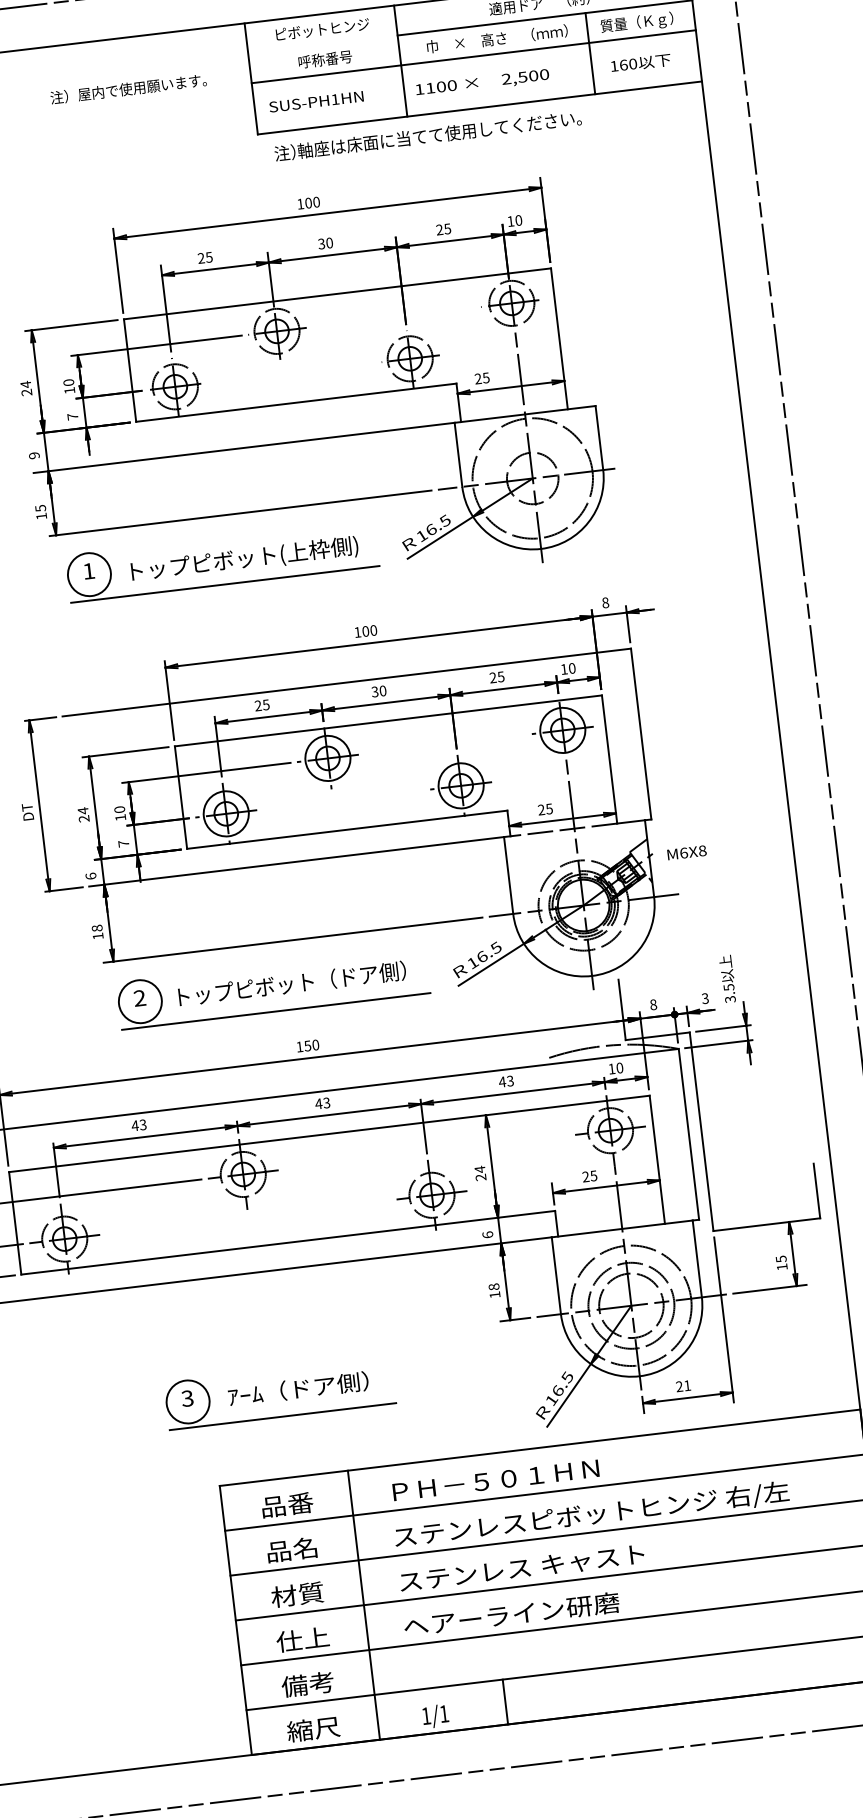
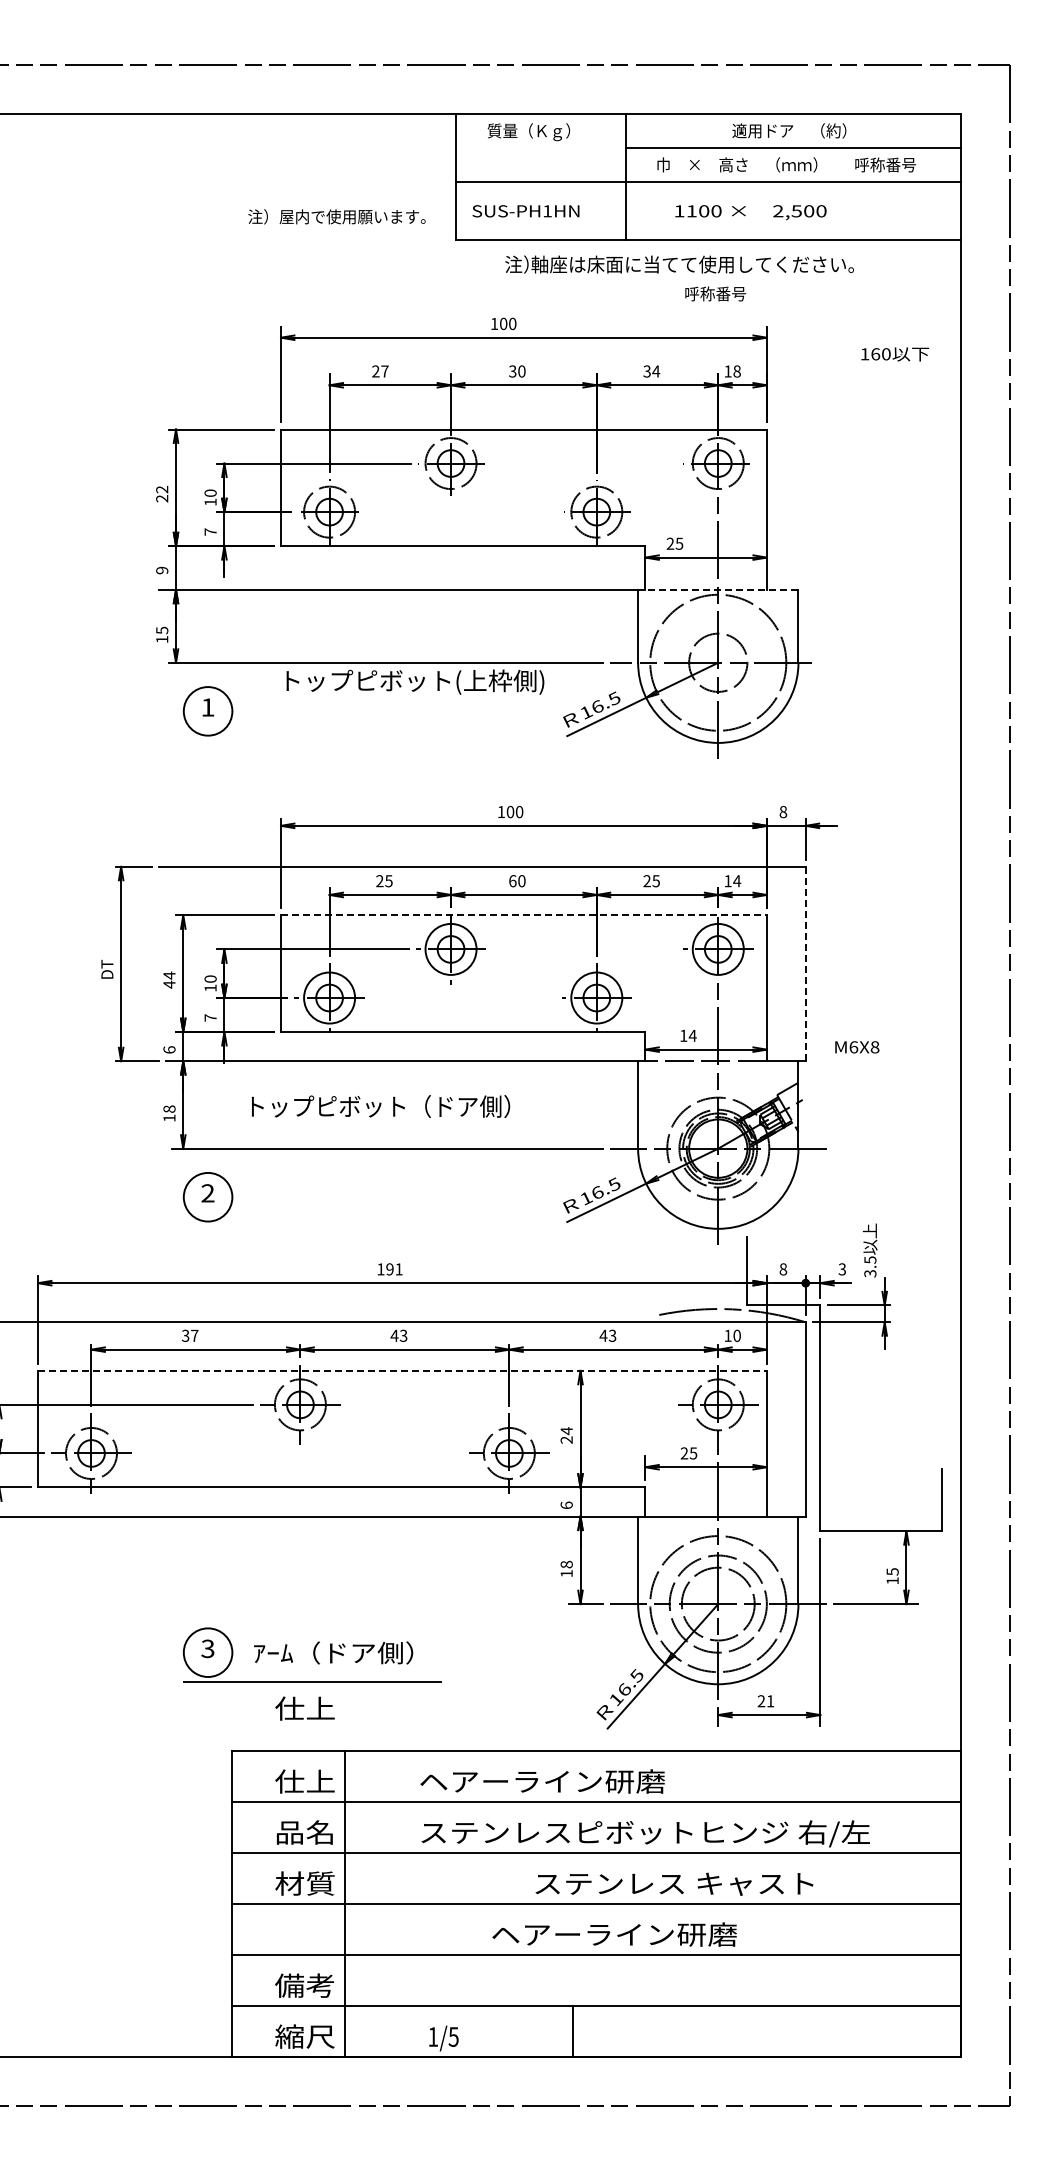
text: (637, 23) -> (896, 166), 質量（Ｋｇ） -> 呼称番号
text: (321, 30) -> (541, 132), ピボットヒンジ -> 質量（Ｋｇ）
line: (590, 53) -> (839, 193), removed
text: (325, 59) -> (715, 293), moved
part: (641, 63) -> (895, 354), moved
text: (482, 83) -> (750, 212), moved
text: (128, 88) -> (336, 216), moved
text: (427, 135) -> (679, 264), moved
text: (518, 220) -> (736, 371), 10 -> 18
text: (443, 229) -> (651, 371), 25 -> 34
text: (208, 257) -> (384, 371), 25 -> 27
text: (26, 384) -> (162, 489), 24 -> 22
line: (524, 414) -> (717, 589), solid -> dashed
text: (244, 558) -> (415, 681), moved
line: (224, 584) -> (358, 740), removed
text: (572, 668) -> (737, 881), 10 -> 14
text: (374, 692) -> (512, 881), 30 -> 60
line: (388, 721) -> (523, 915), solid -> dashed
line: (640, 733) -> (805, 963), solid -> dashed
text: (545, 809) -> (688, 1035), 25 -> 14
text: (84, 818) -> (169, 984), 24 -> 44
text: (687, 852) -> (857, 1047), moved
text: (291, 983) -> (380, 1106), moved
line: (275, 1011) -> (358, 1226), removed
text: (311, 1045) -> (394, 1269), 150 -> 191
text: (138, 1125) -> (189, 1335), 43 -> 37
line: (329, 1133) -> (402, 1370), solid -> dashed
text: (495, 1480) -> (542, 1781), ＰＨ－５０１ＨＮ -> ヘアーライン研磨
text: (286, 1505) -> (304, 1781), 品番 -> 仕上
text: (522, 1567) -> (674, 1883), moved
line: (364, 1605) -> (345, 1904), moved
text: (511, 1614) -> (614, 1934), moved
text: (302, 1639) -> (304, 1708), moved
line: (505, 1701) -> (572, 2031), moved
text: (444, 1713) -> (453, 2036), 1/1 -> 1/5

